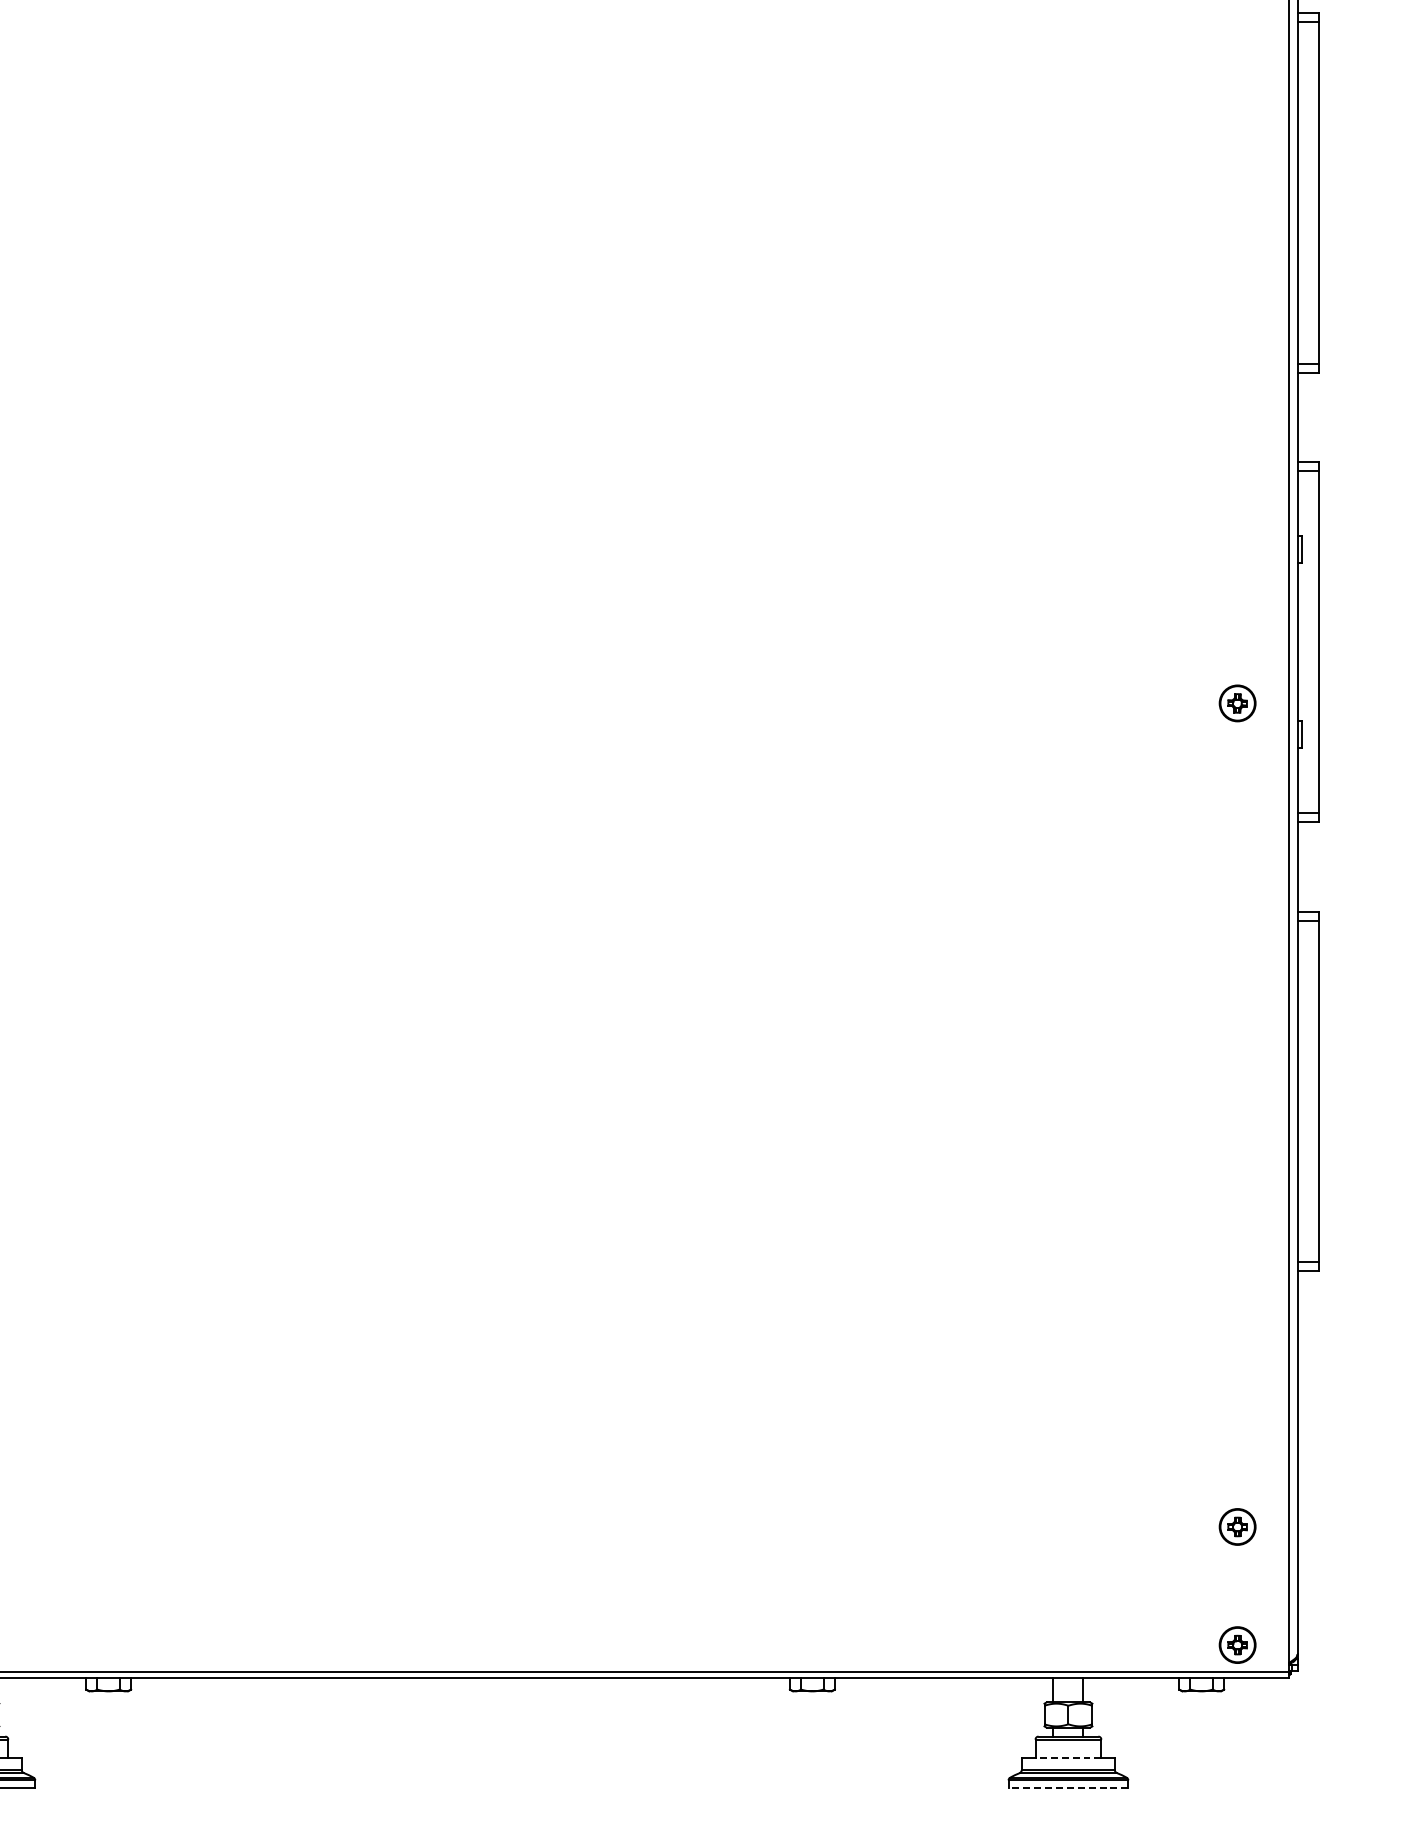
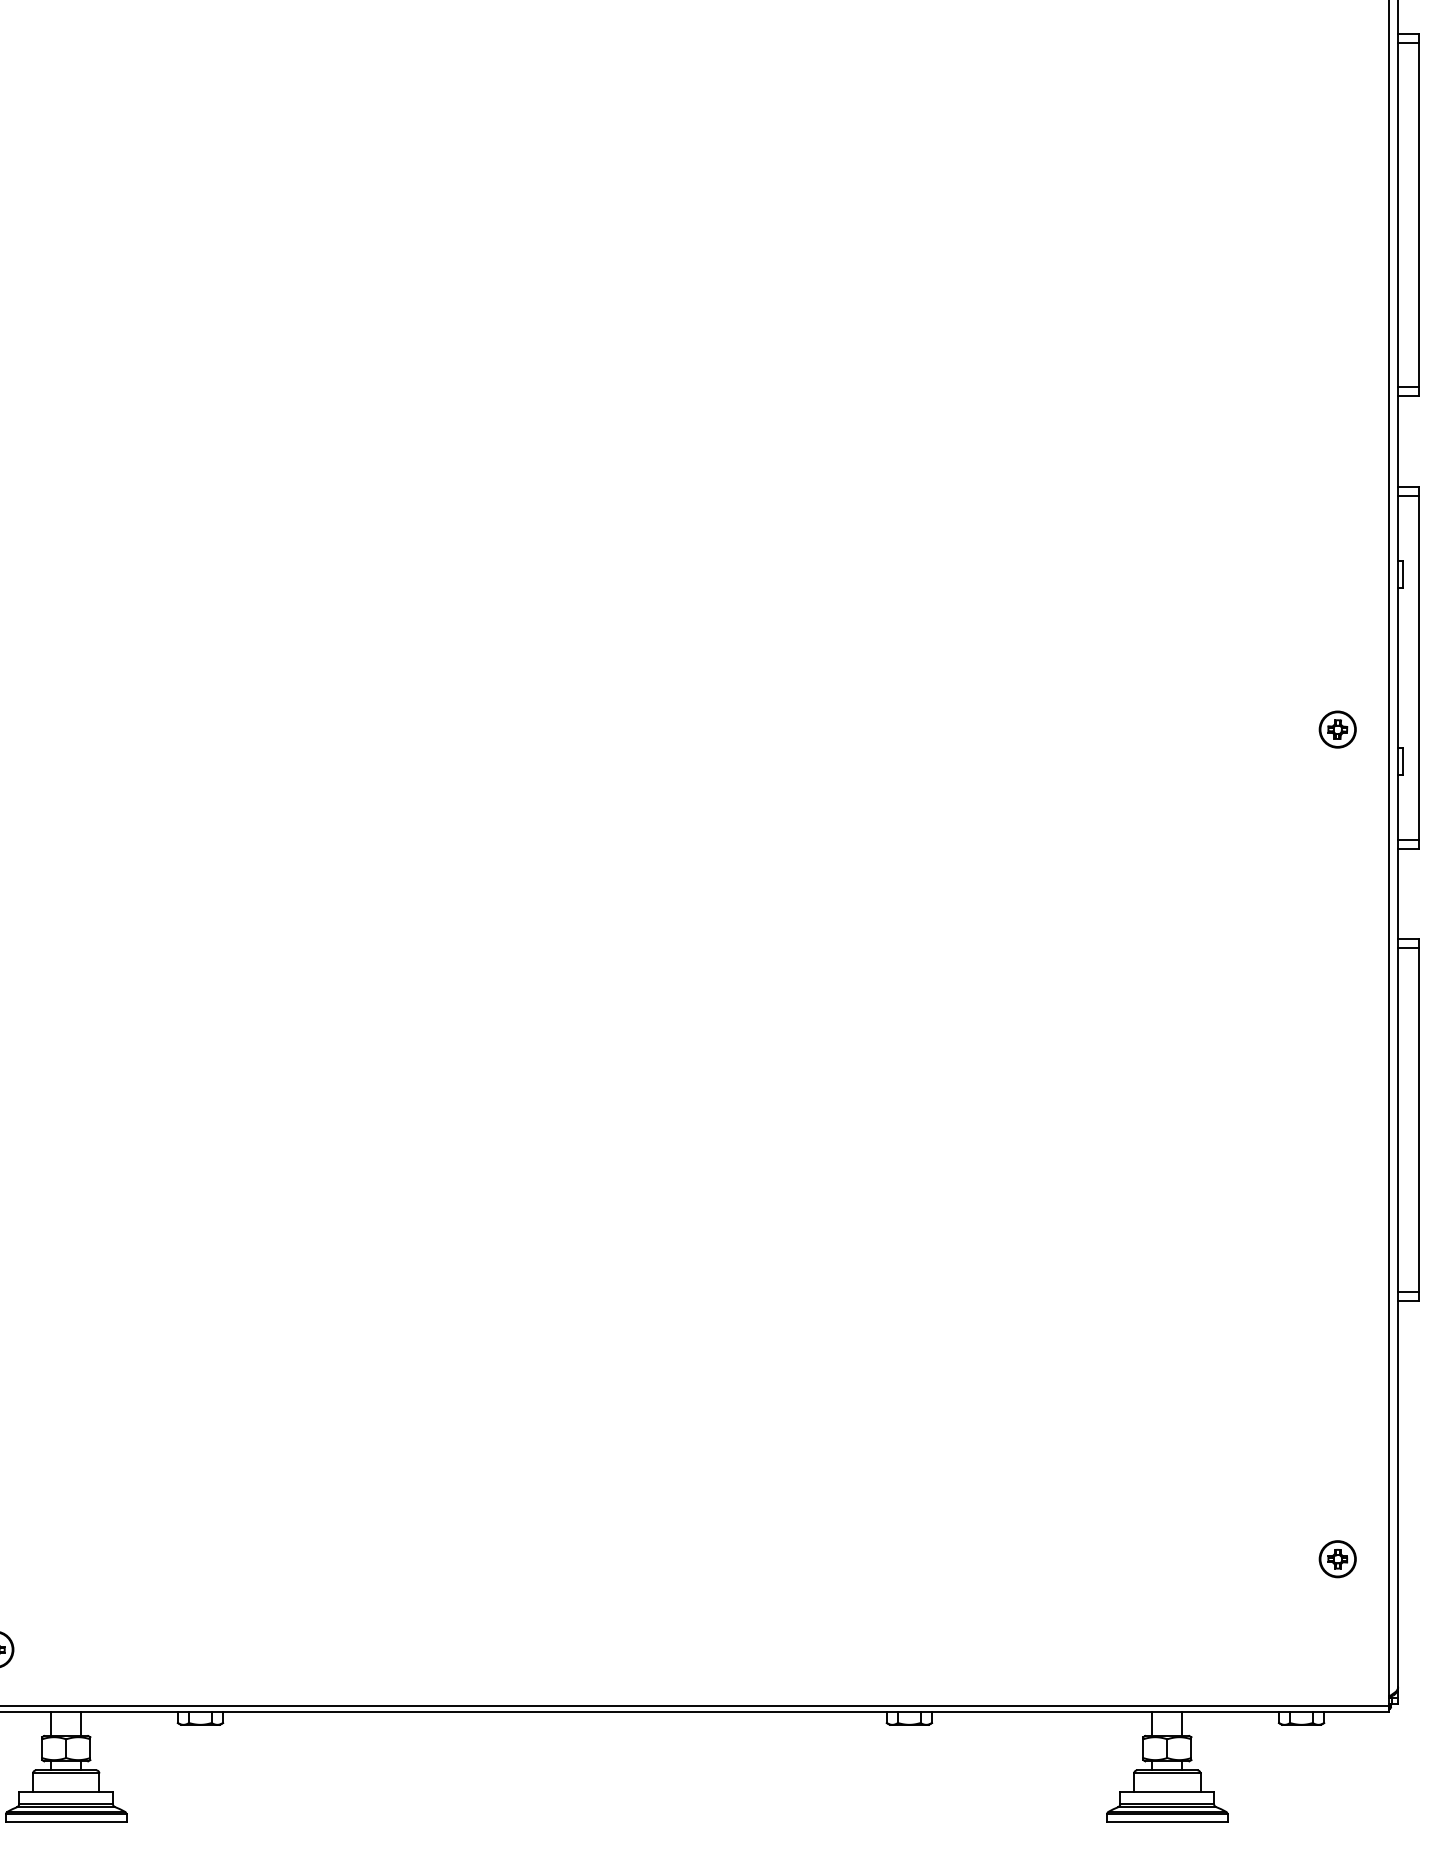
part: (1237, 1645) -> (1337, 1678), removed
line: (1067, 1757) -> (1166, 1791), dashed -> solid
line: (1067, 1787) -> (1166, 1821), dashed -> solid

